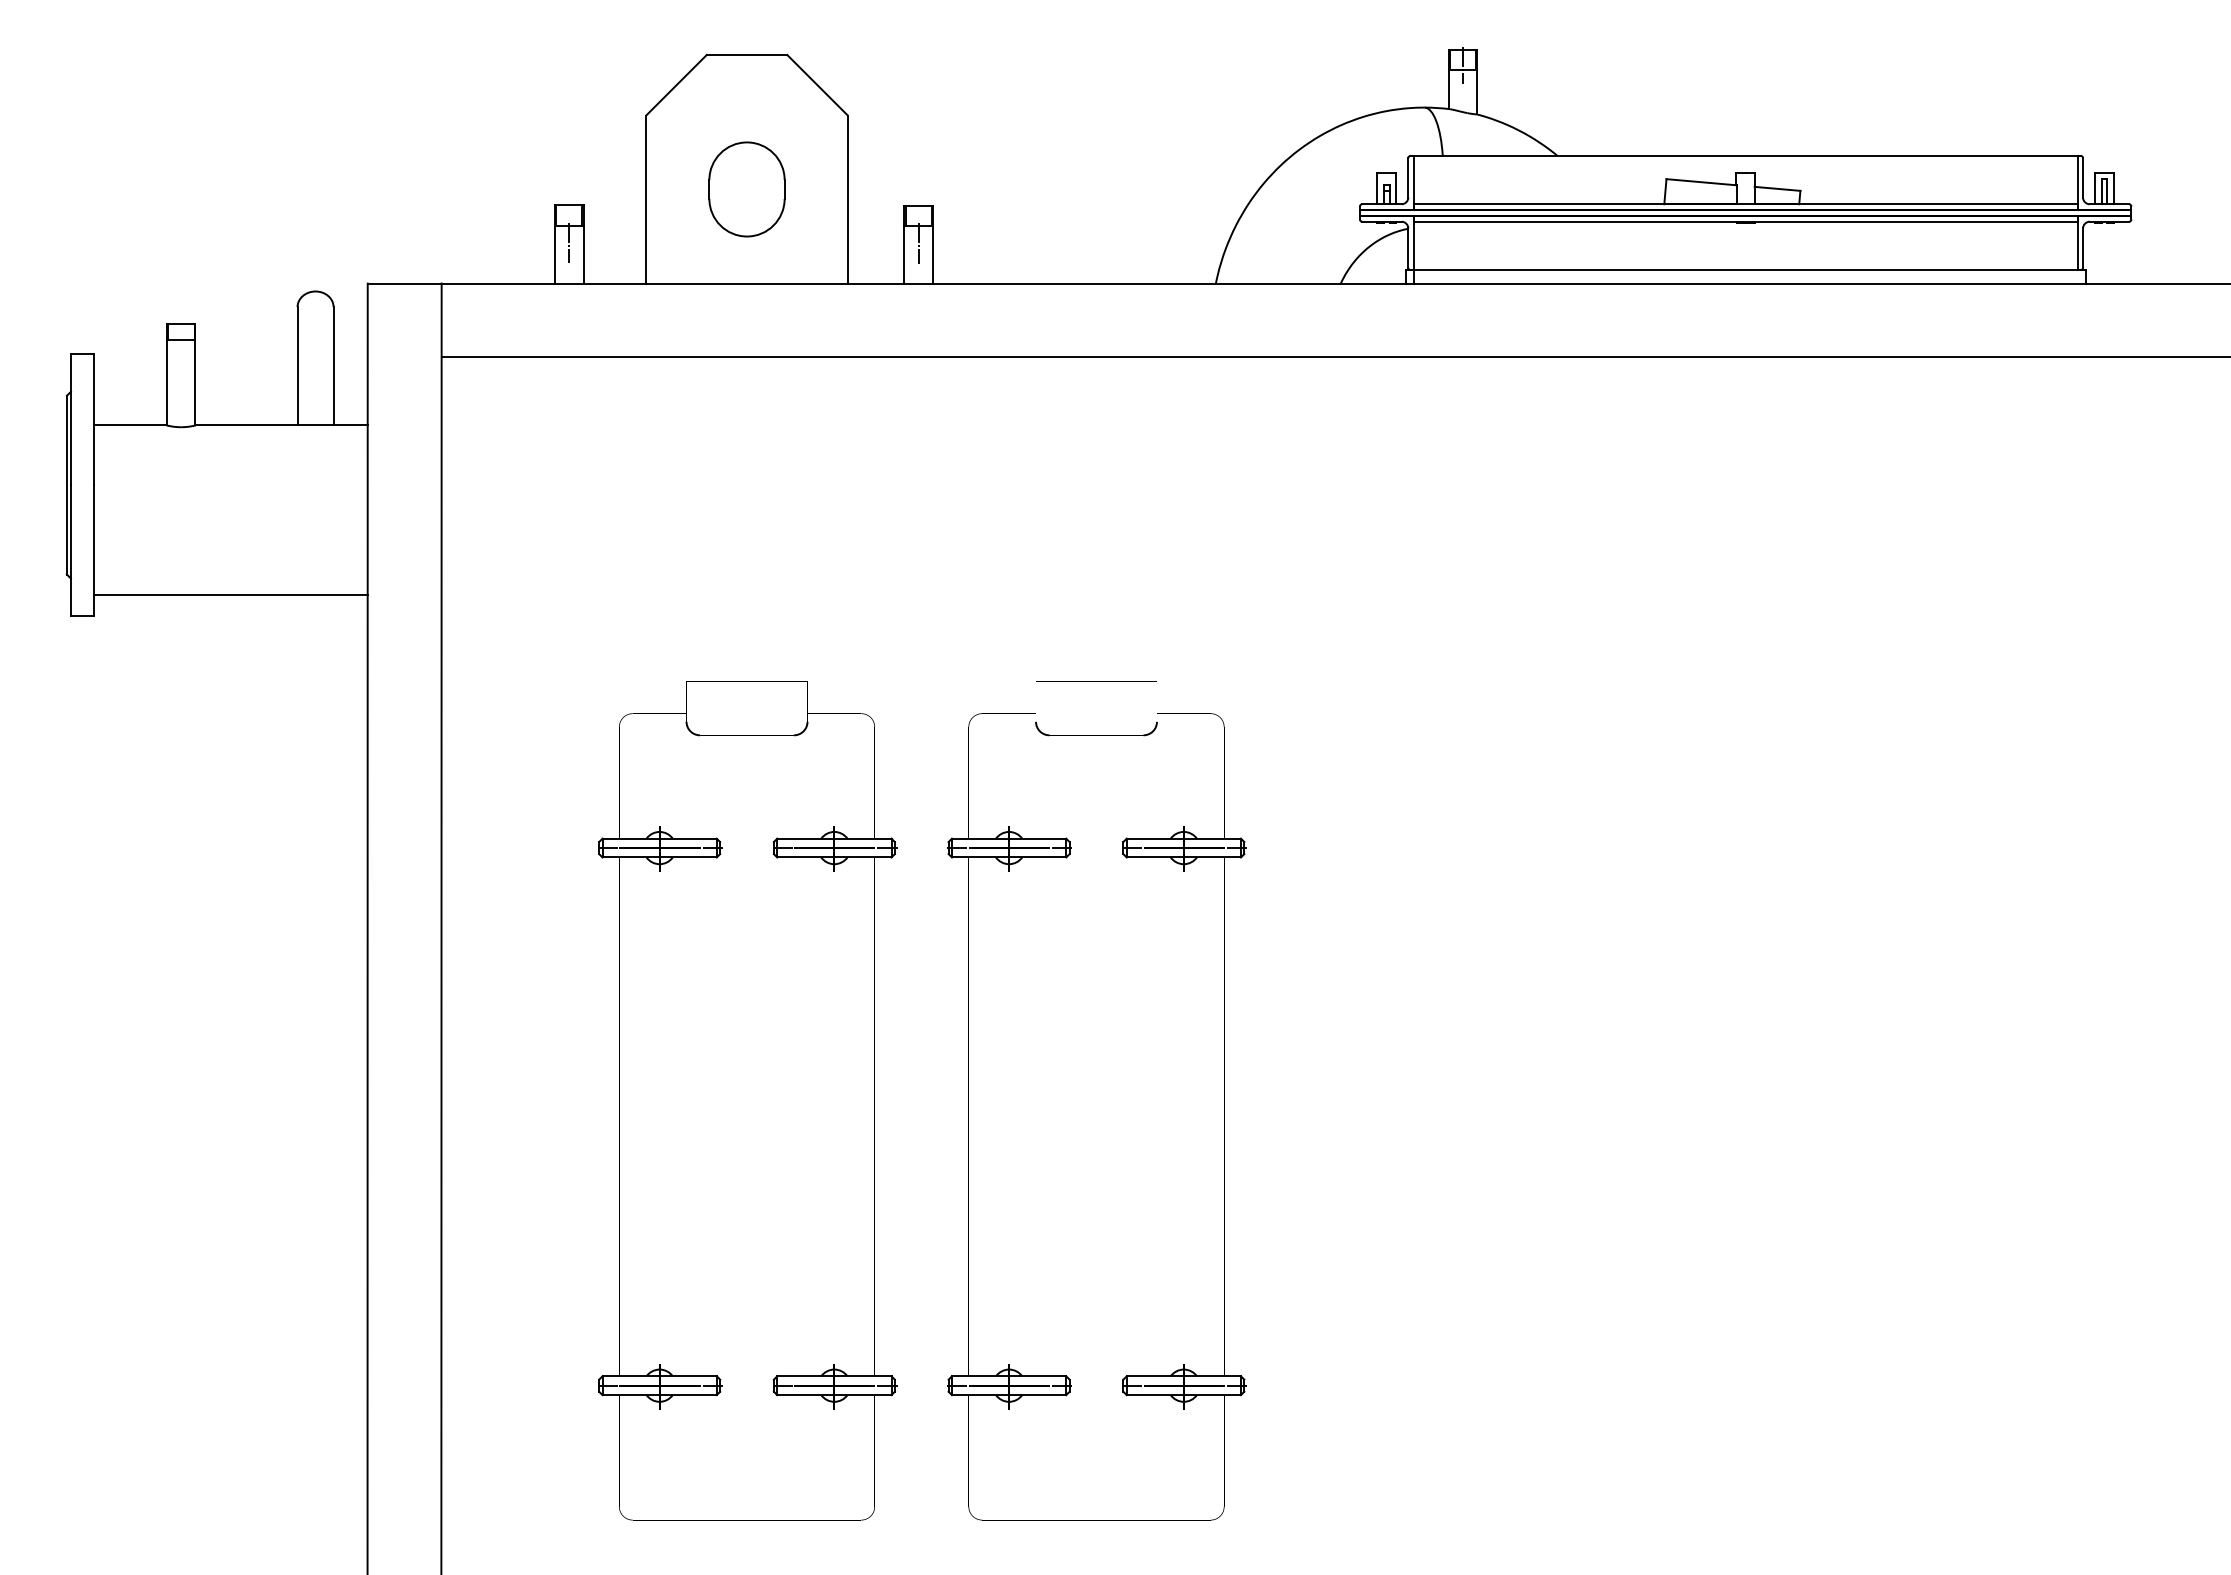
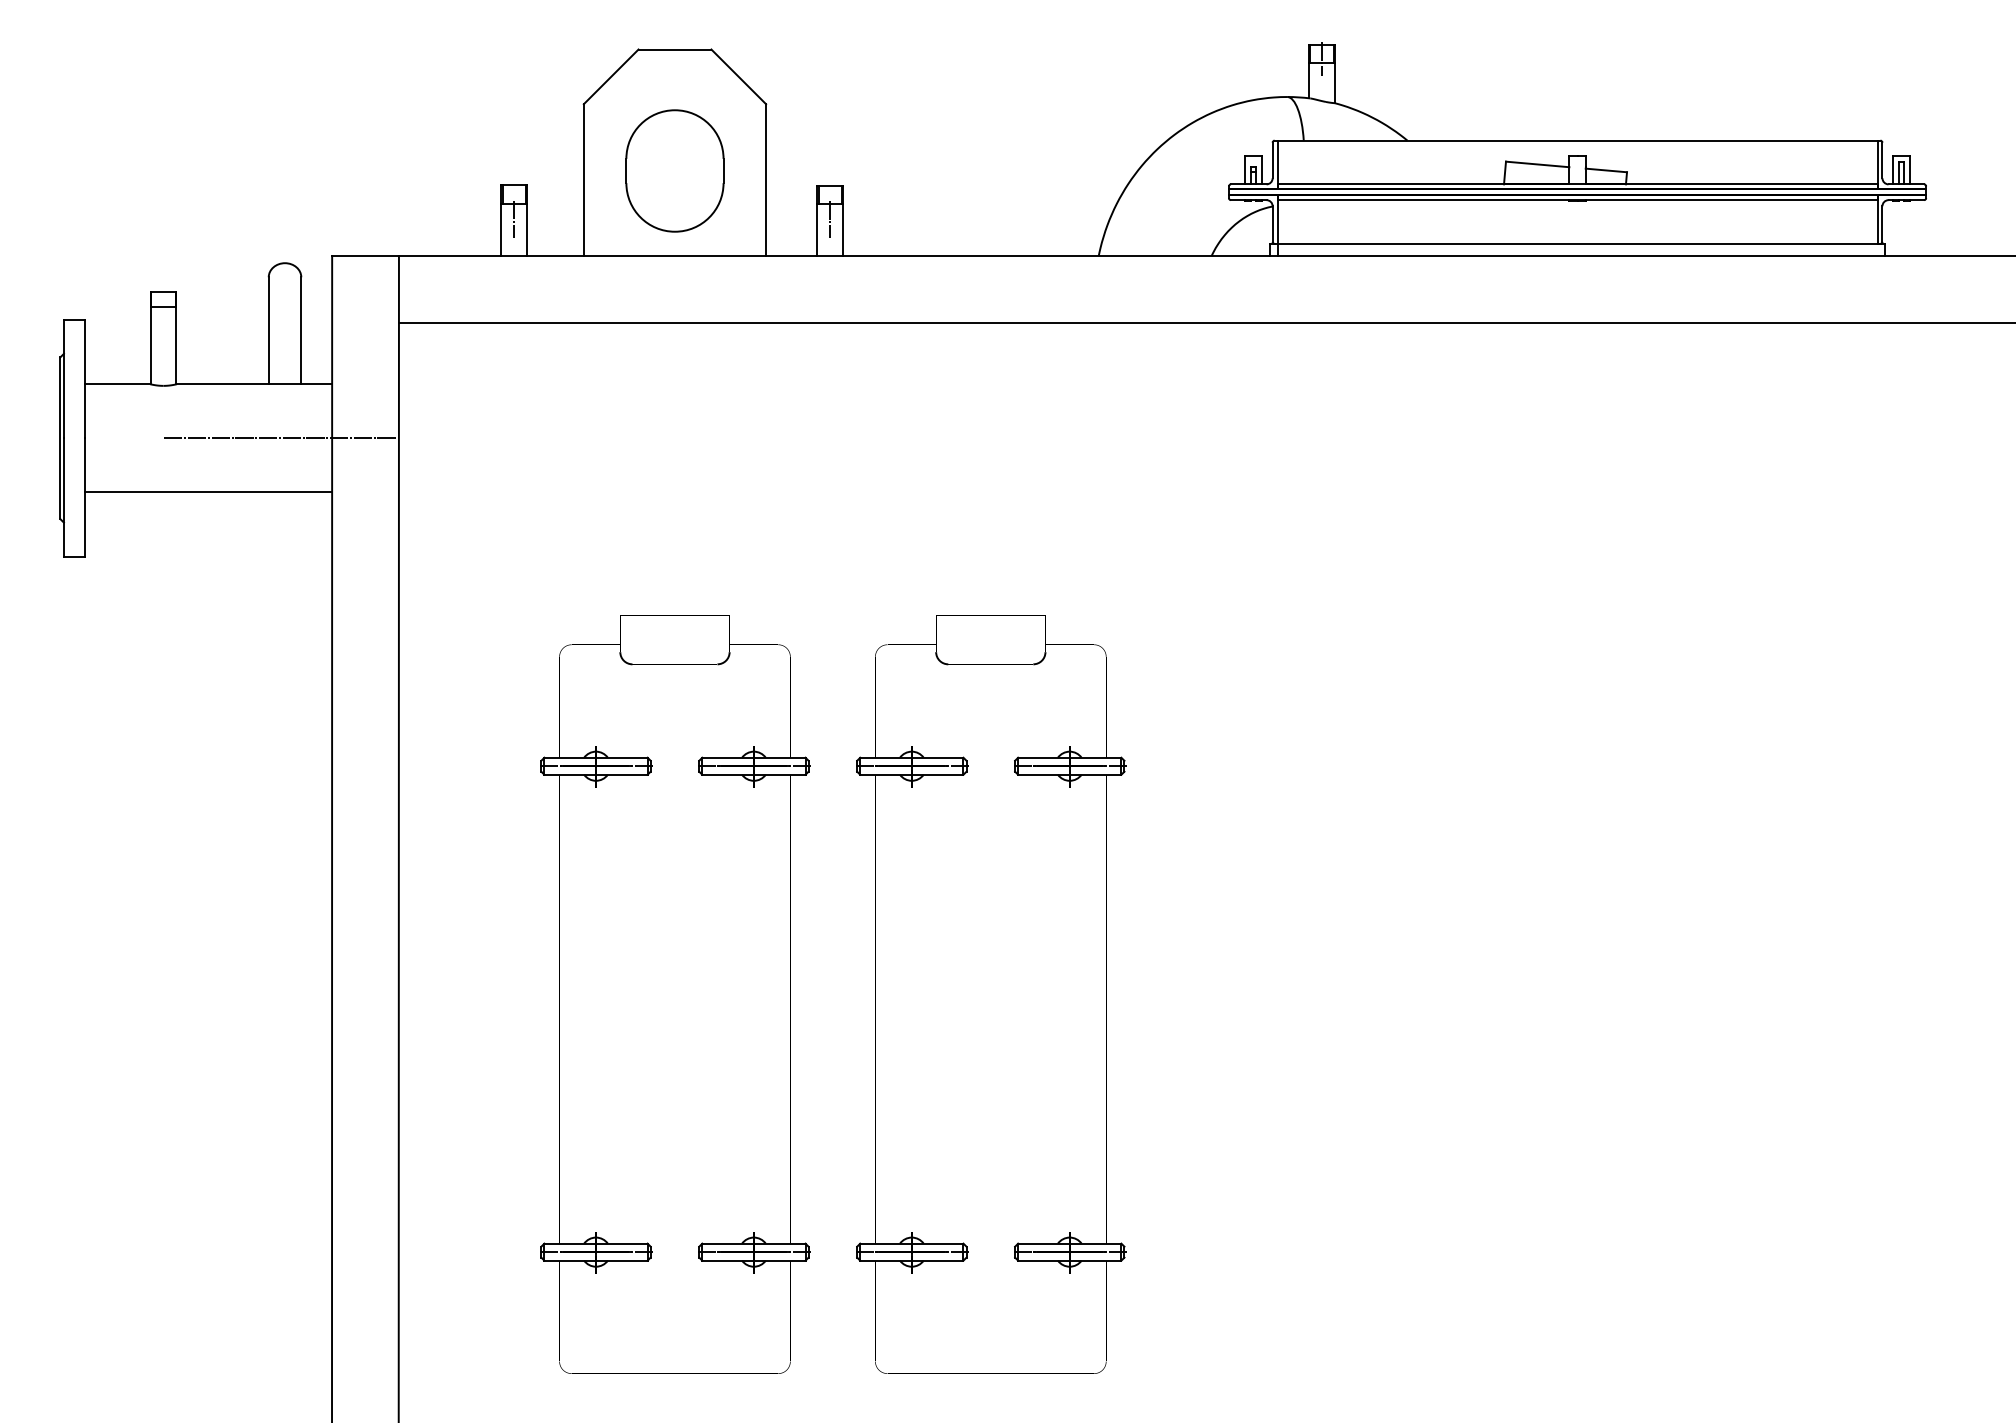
part: (746, 189) -> (674, 171), size x1.43
line: (310, 485) -> (280, 438), added
line: (230, 594) -> (208, 491), moved

